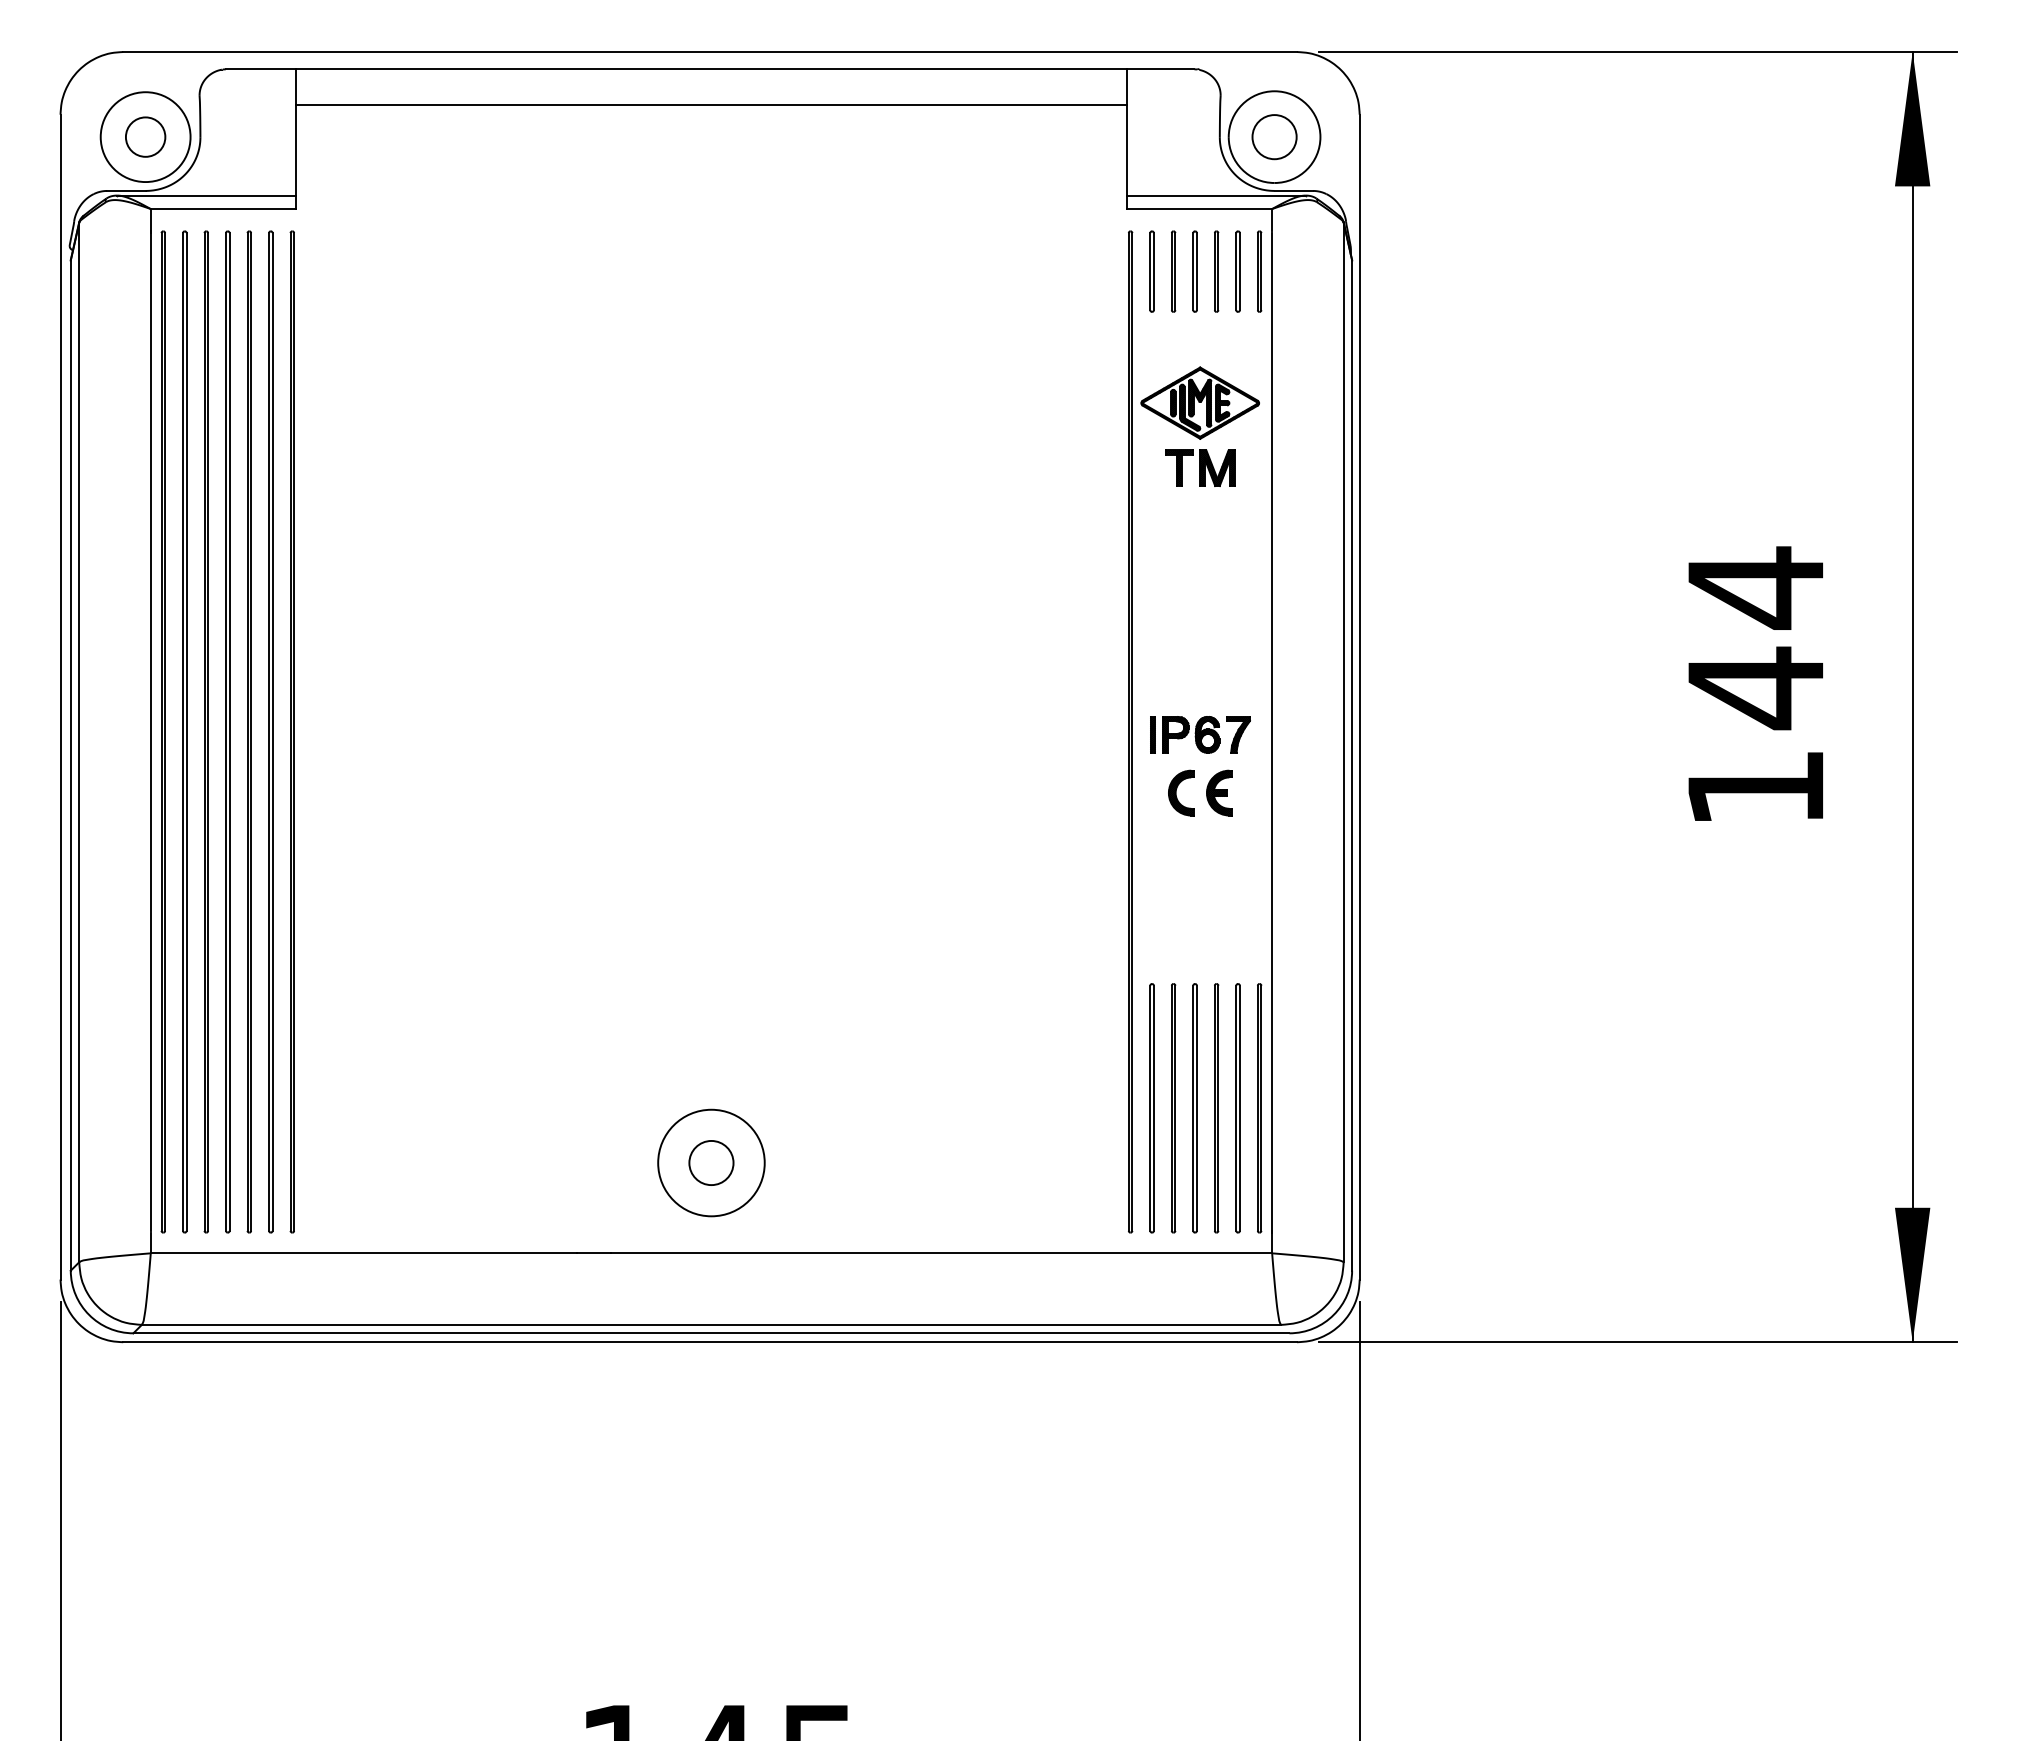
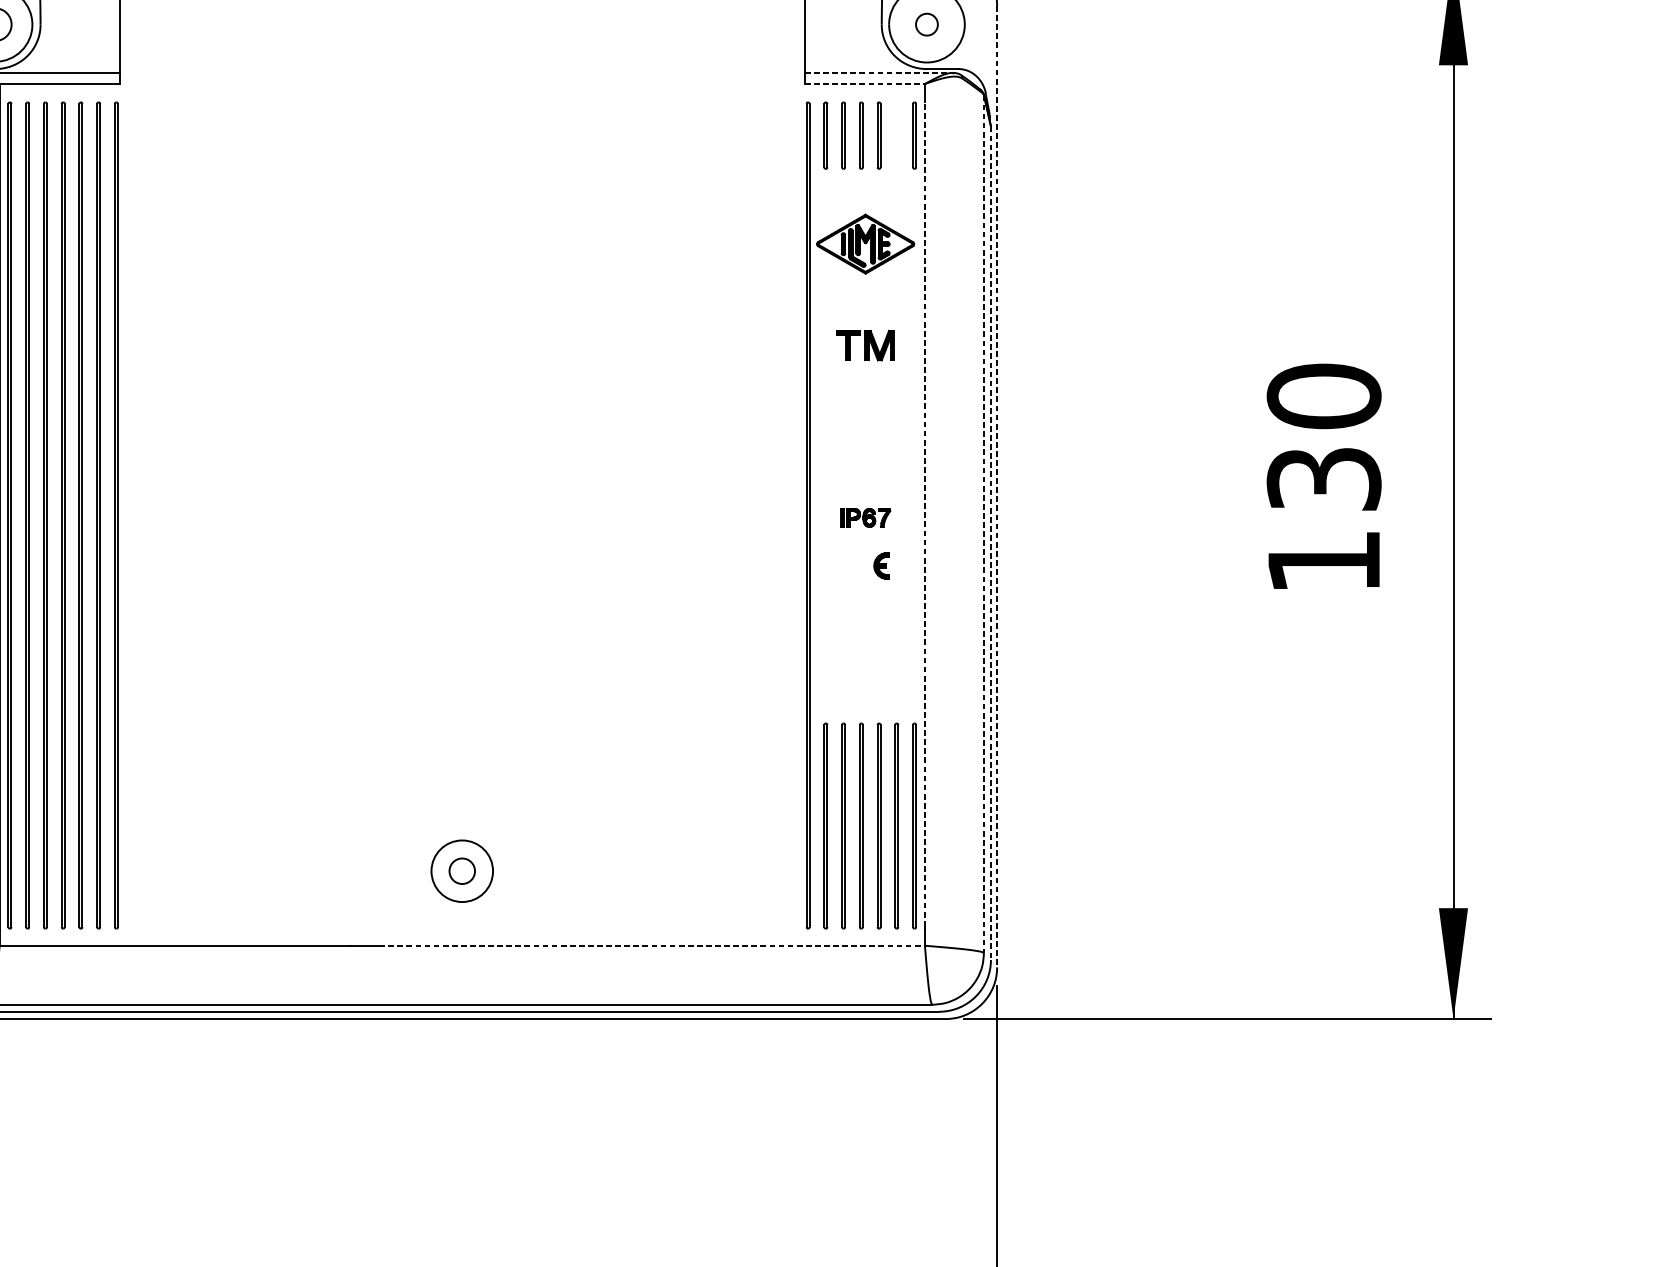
circle: (1274, 137) -> (926, 24), size x0.6
line: (1216, 195) -> (879, 72), solid -> dashed
line: (1199, 209) -> (864, 84), solid -> dashed
part: (1237, 271) -> (896, 135), removed
part: (1200, 467) -> (865, 345), moved
text: (1755, 638) -> (1323, 438), 144 -> 130
line: (1359, 697) -> (997, 487), solid -> dashed
line: (1272, 732) -> (925, 515), solid -> dashed
part: (1200, 734) -> (865, 517), size x0.6
line: (1343, 742) -> (983, 524), solid -> dashed
line: (1352, 766) -> (991, 544), solid -> dashed
part: (1181, 792) -> (850, 565), removed
part: (1219, 792) -> (881, 565), size x0.7
circle: (711, 1162) -> (462, 870), size x0.7
circle: (711, 1162) -> (462, 870), size x0.7
line: (941, 1253) -> (652, 945), solid -> dashed

